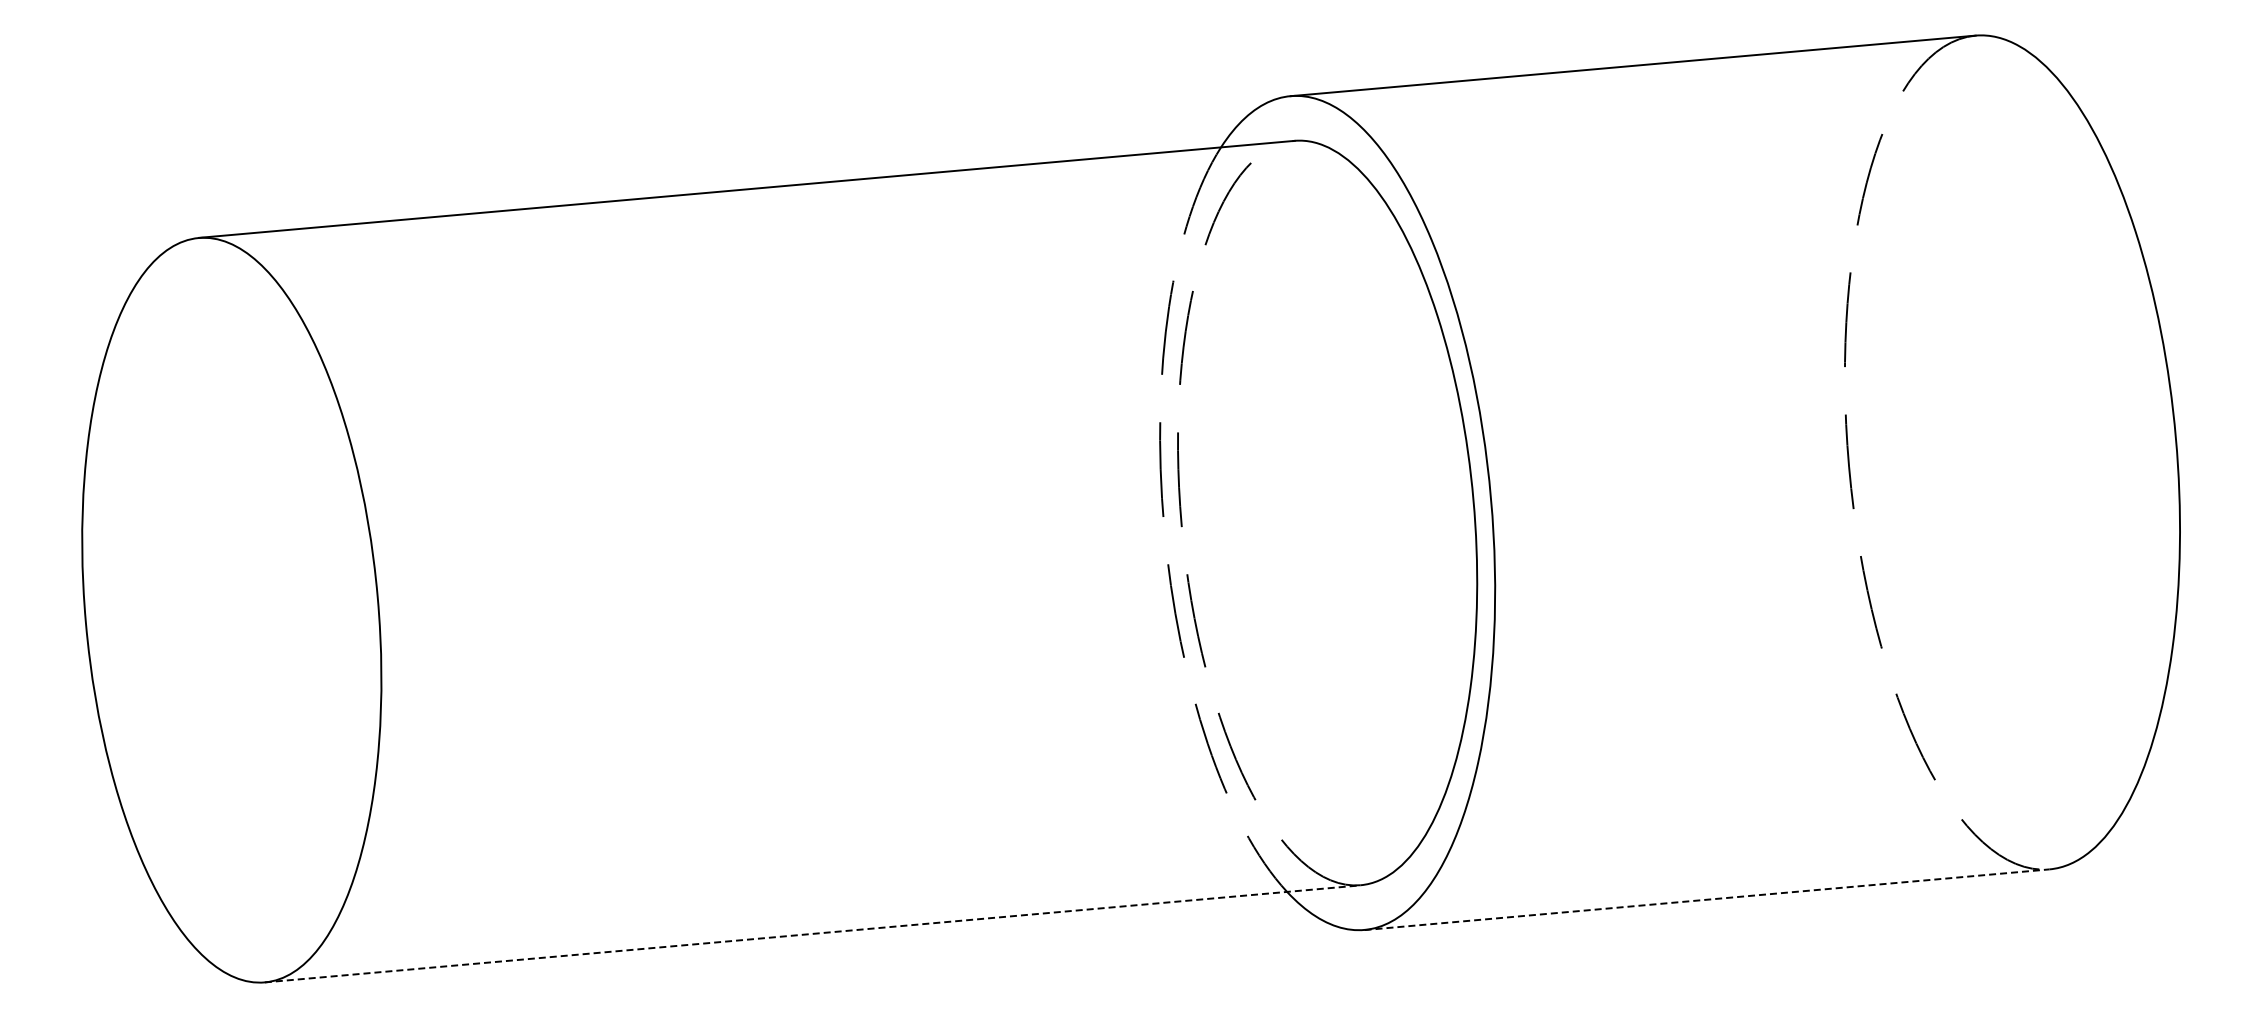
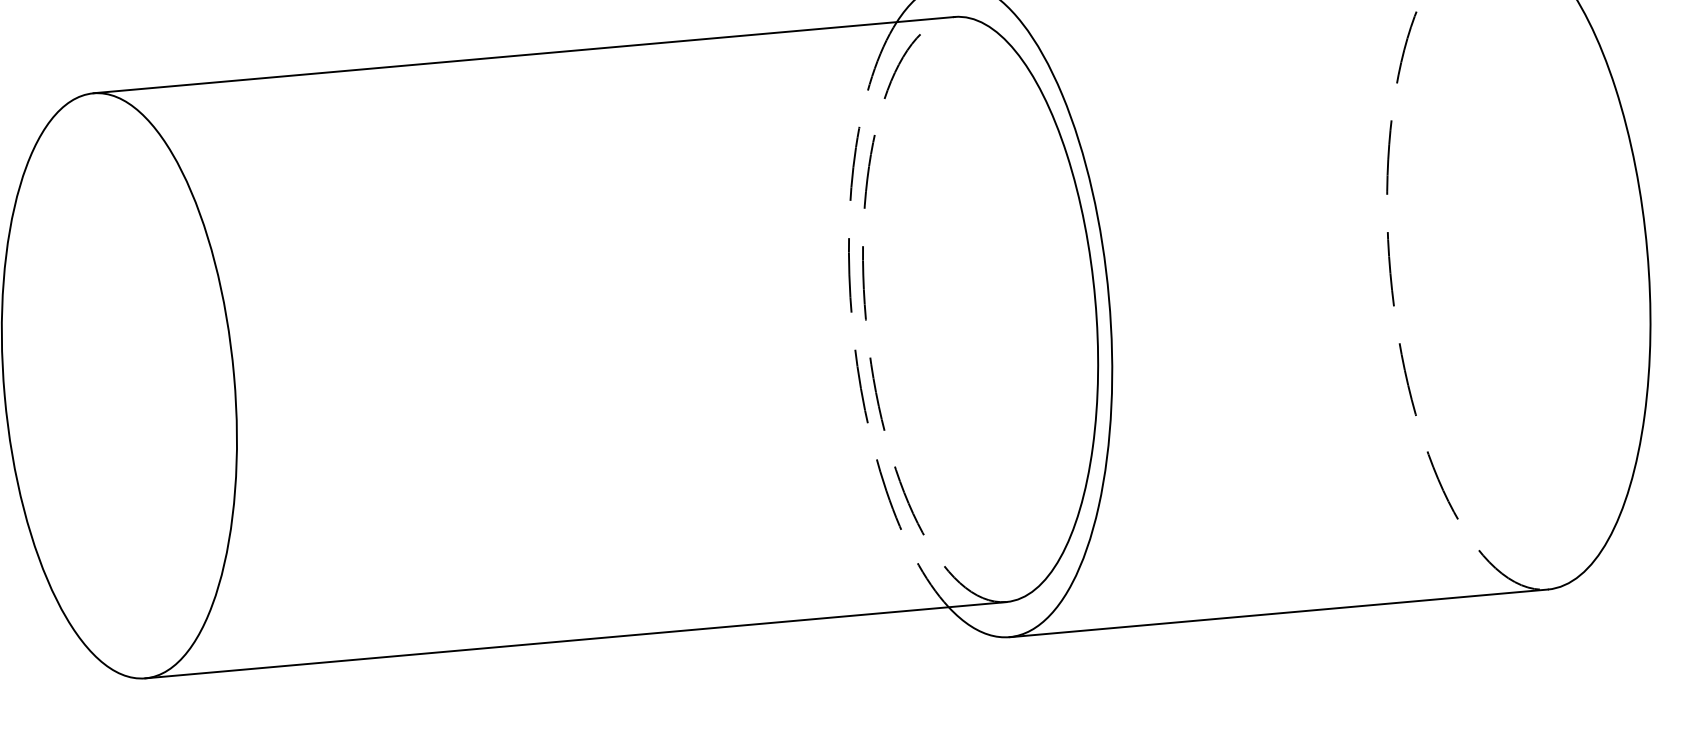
line: (1706, 899) -> (1278, 613), dashed -> solid
line: (813, 933) -> (576, 639), dashed -> solid

